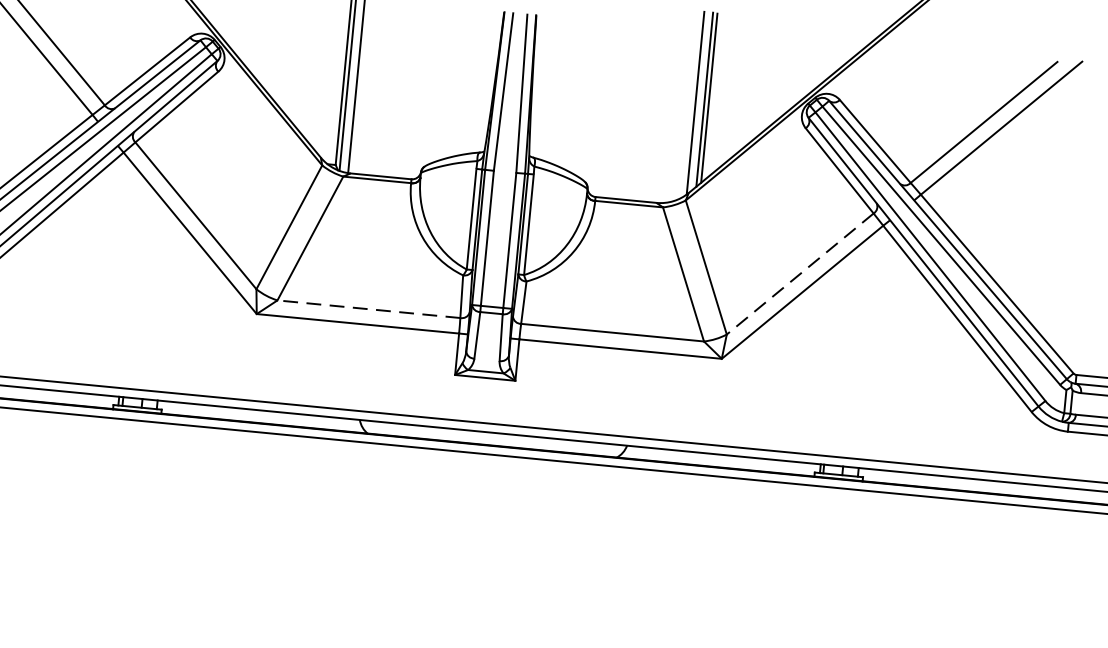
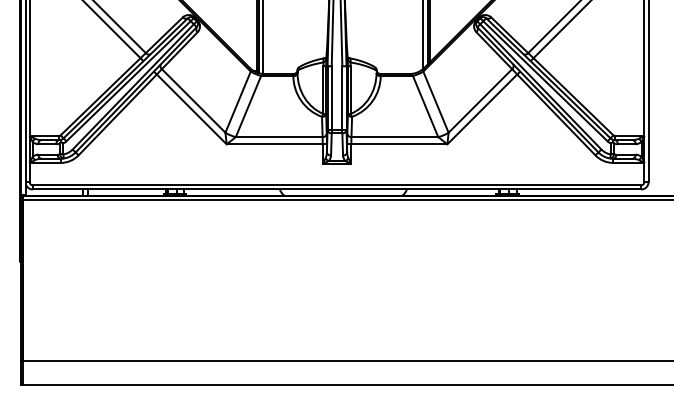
line: (800, 273) -> (480, 100), dashed -> solid
line: (367, 310) -> (278, 137), dashed -> solid

